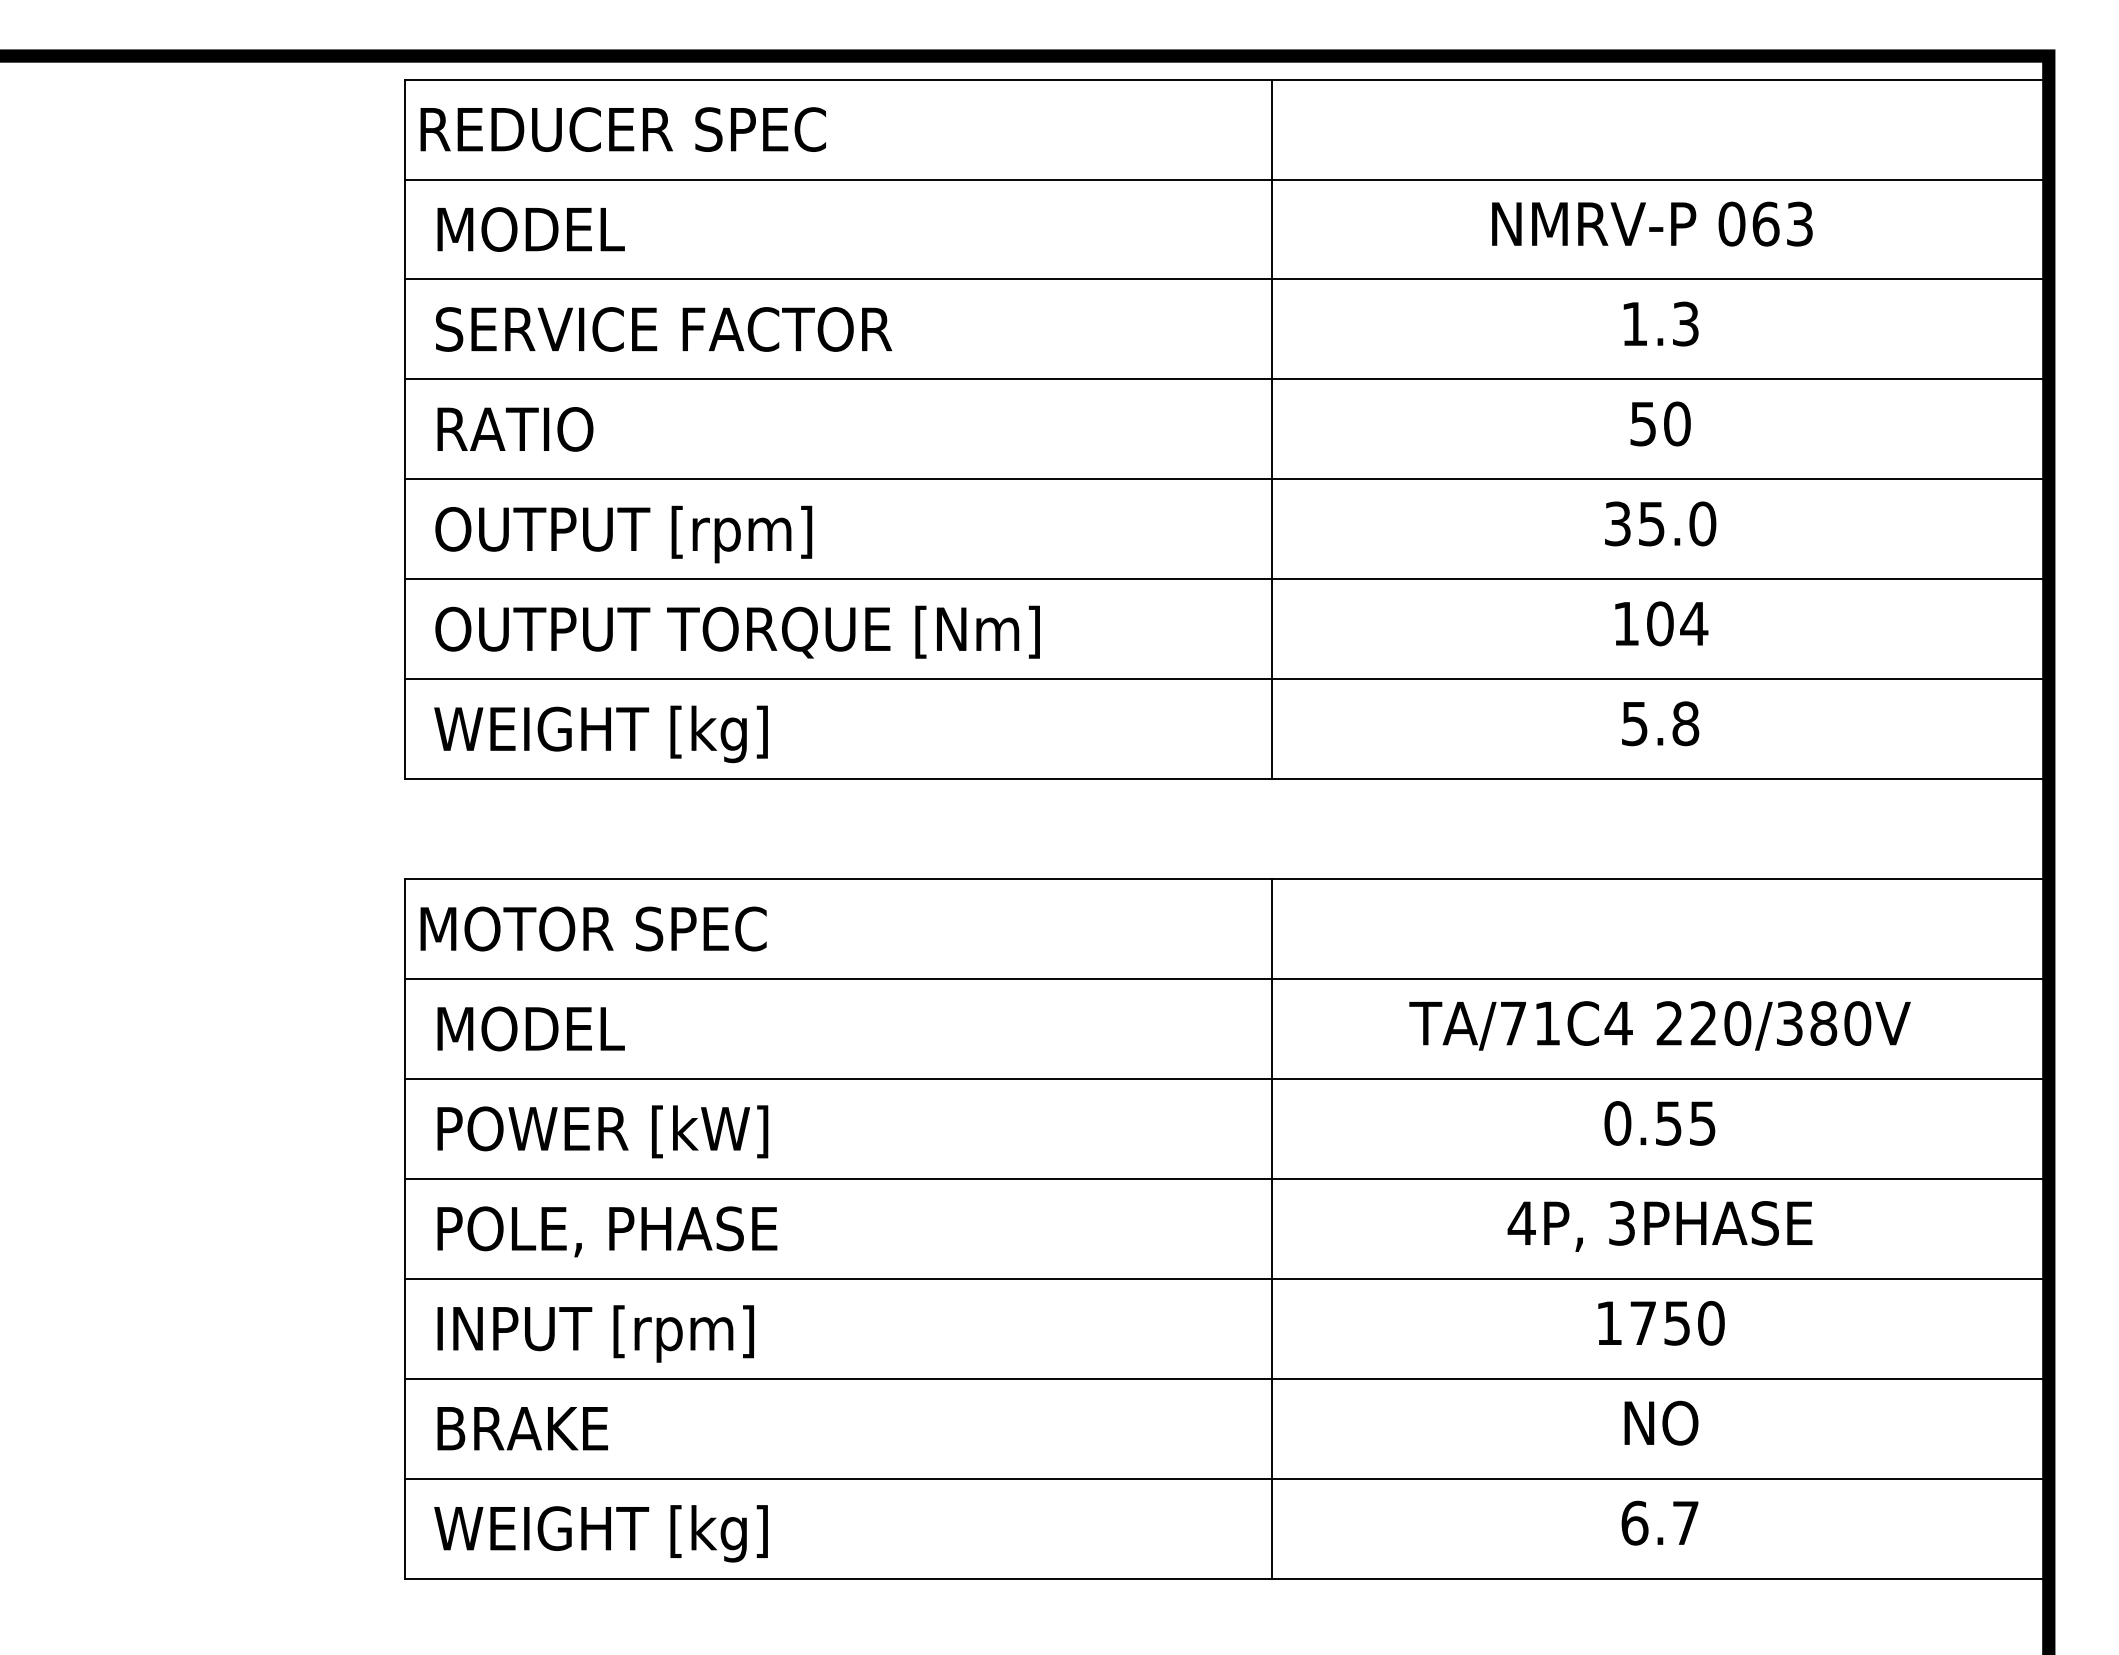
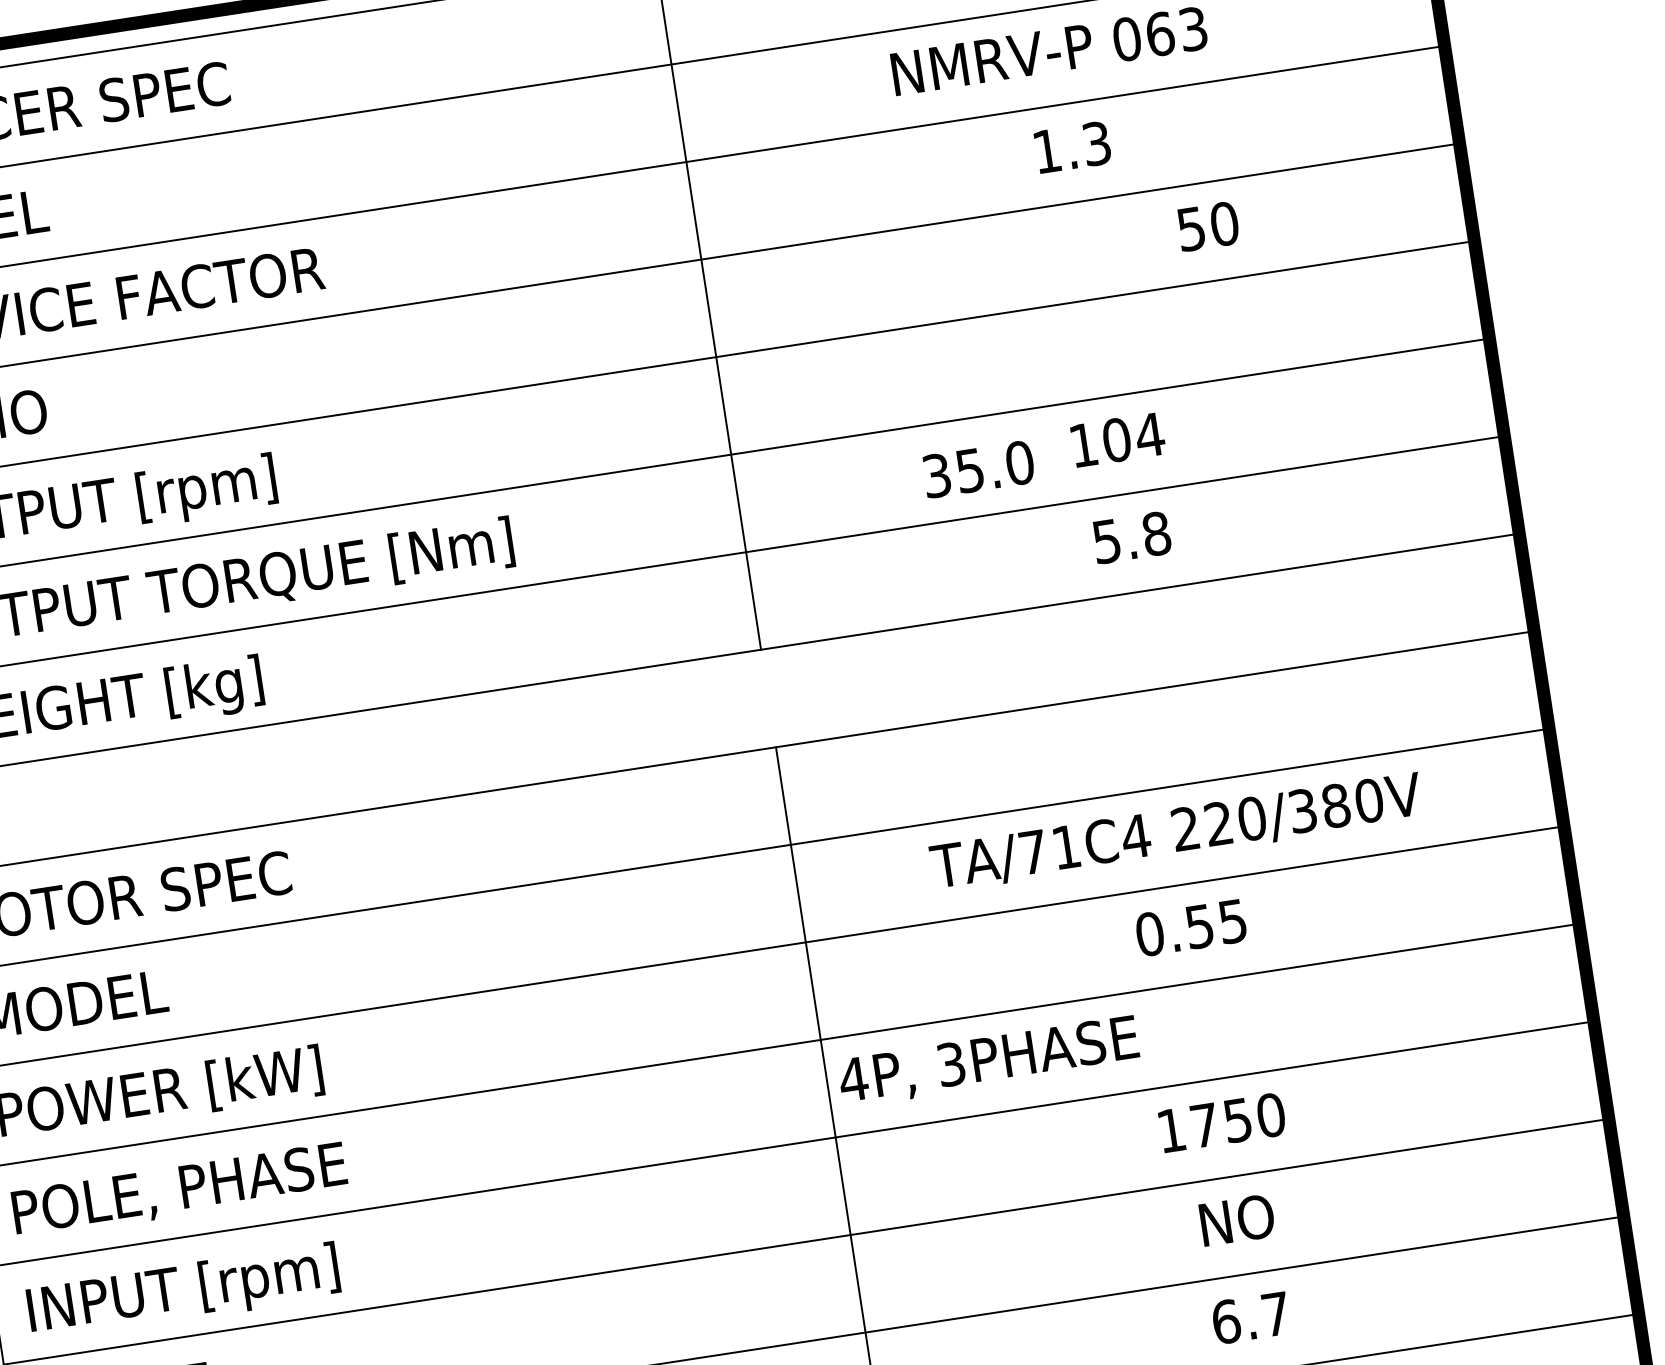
text: (1660, 423) -> (1208, 226), moved
text: (1660, 523) -> (978, 468), moved
text: (1659, 1226) -> (988, 1061), moved

